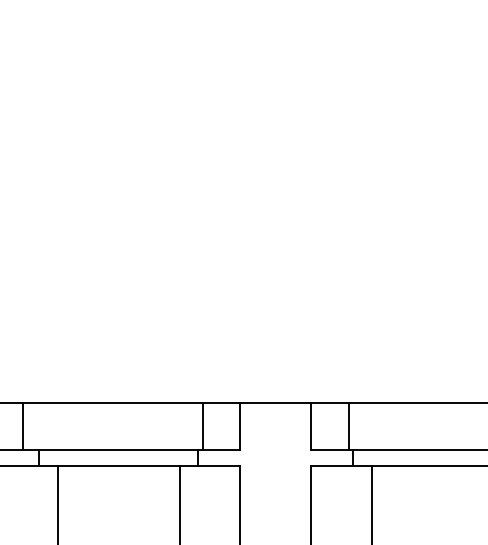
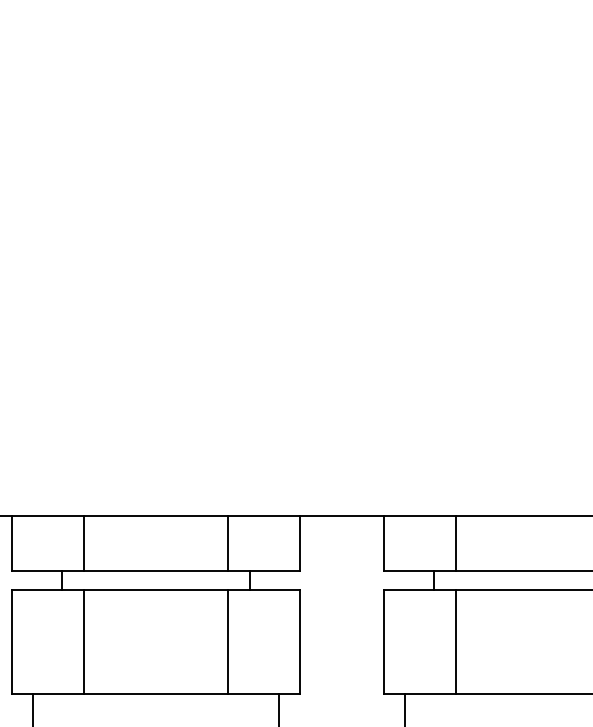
line: (23, 426) -> (84, 543), moved
line: (203, 426) -> (228, 543), moved
line: (349, 426) -> (456, 543), moved

